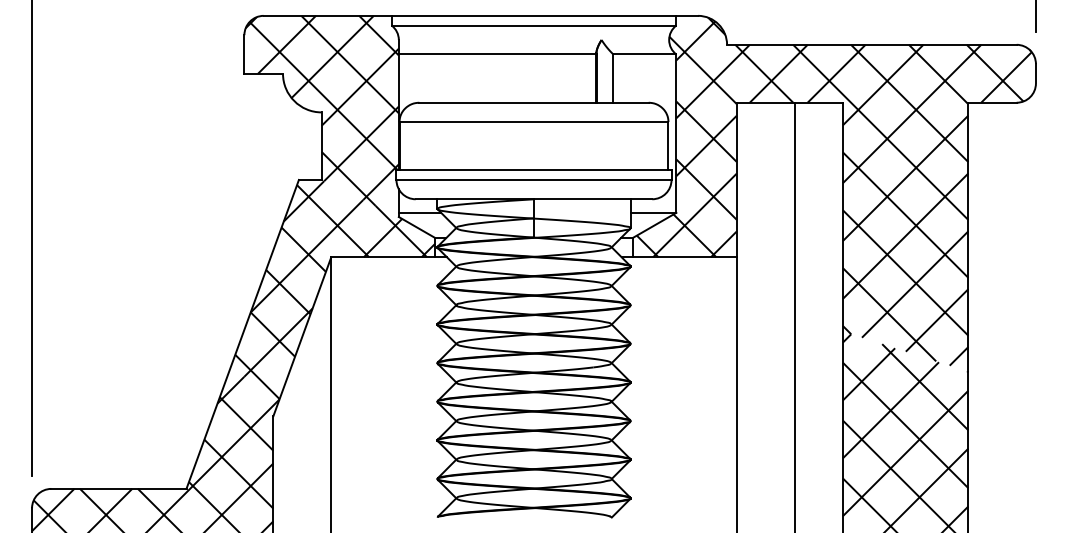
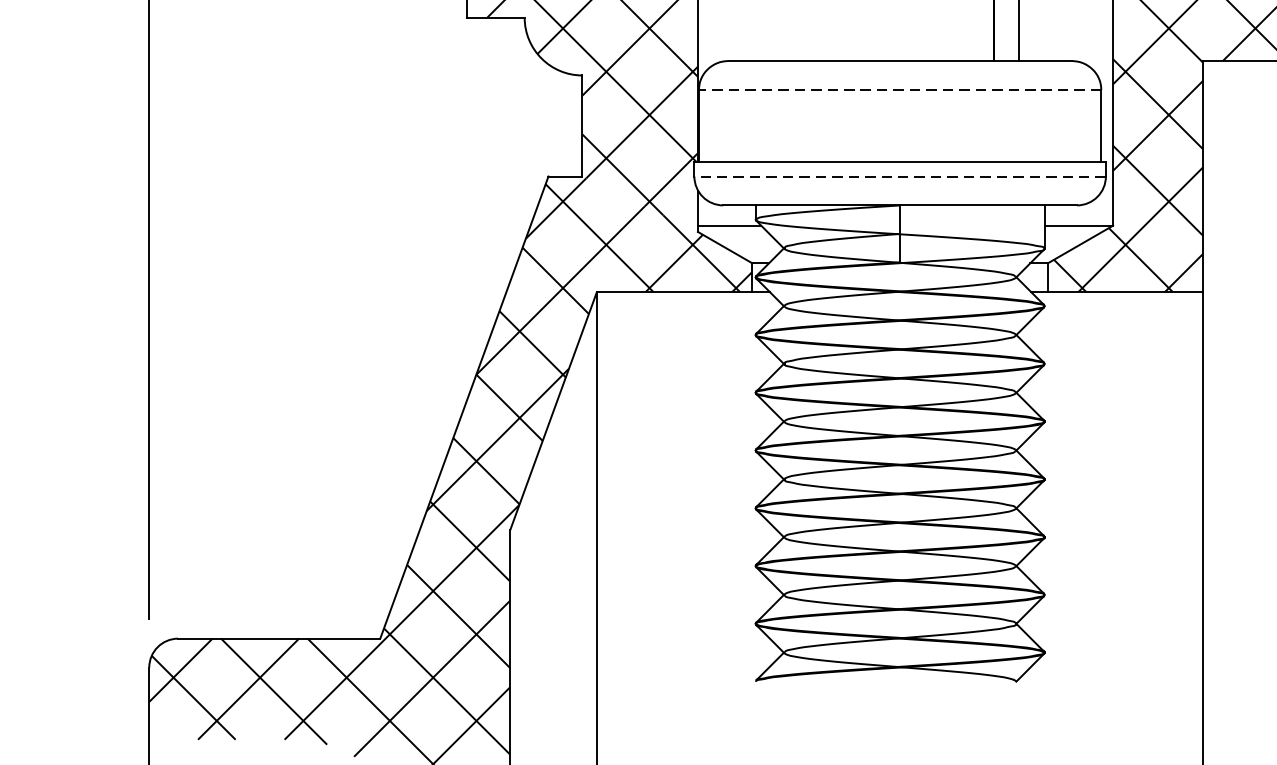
line: (533, 122) -> (899, 90), solid -> dashed
line: (534, 179) -> (900, 175), solid -> dashed

